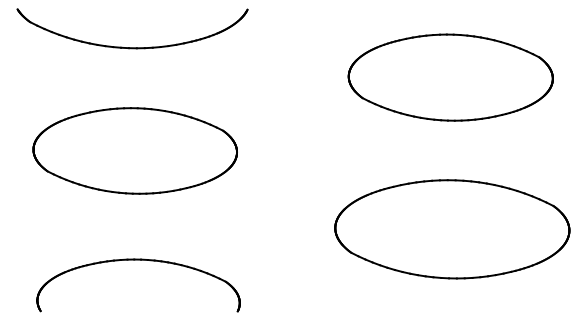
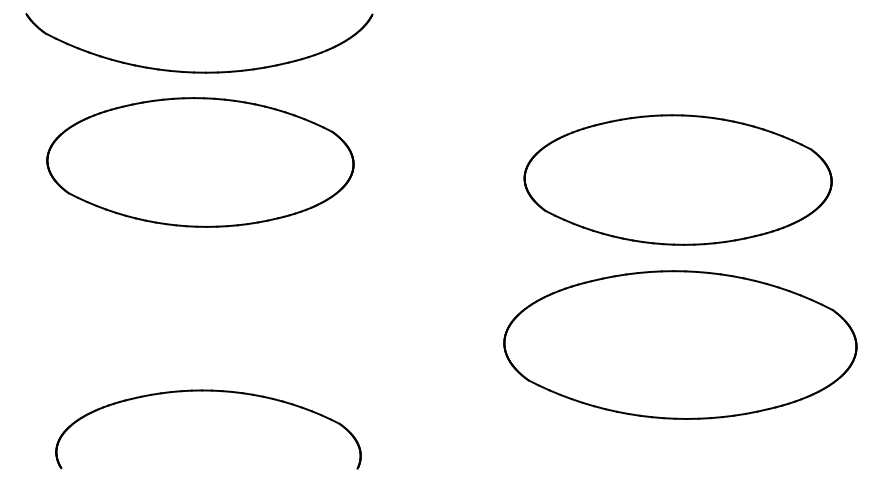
part: (450, 77) -> (677, 179), moved
part: (134, 150) -> (199, 161), moved

